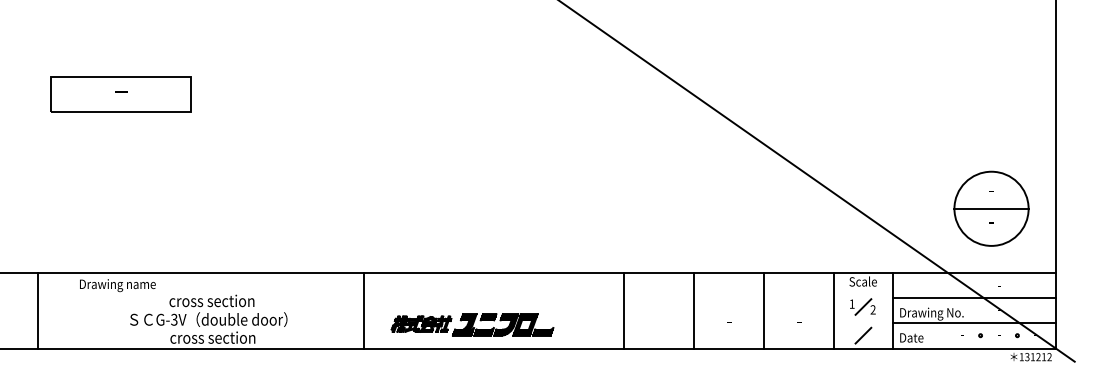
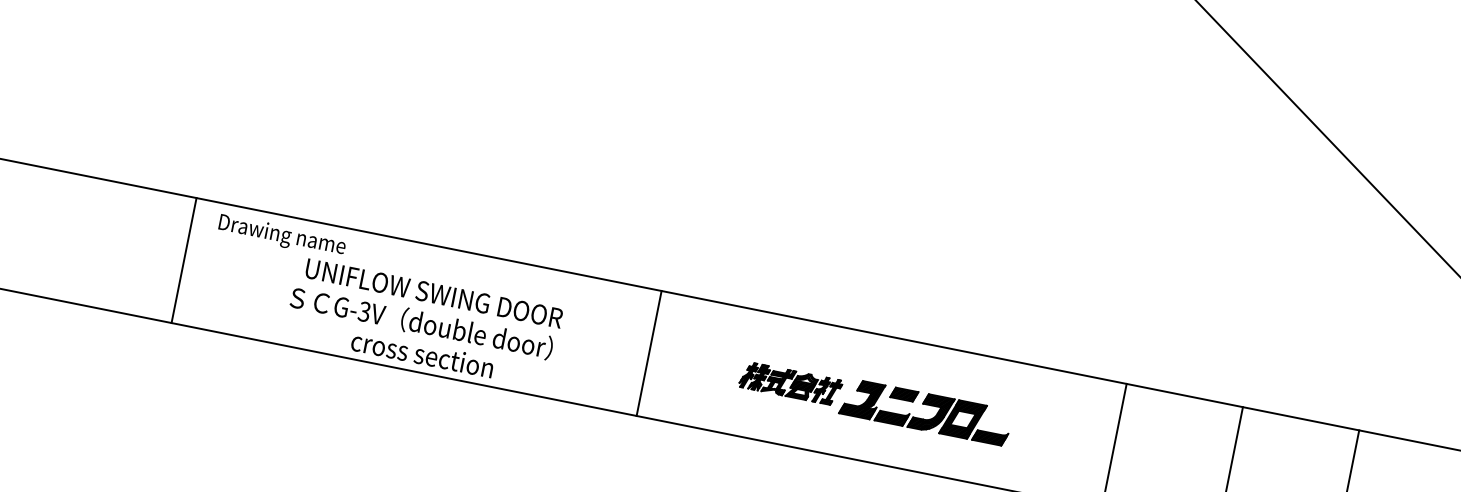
text: (212, 300) -> (434, 292), cross section -> UNIFLOW SWING DOOR
line: (37, 310) -> (183, 259), moved
line: (364, 310) -> (650, 352), moved
part: (472, 324) -> (875, 401), moved

